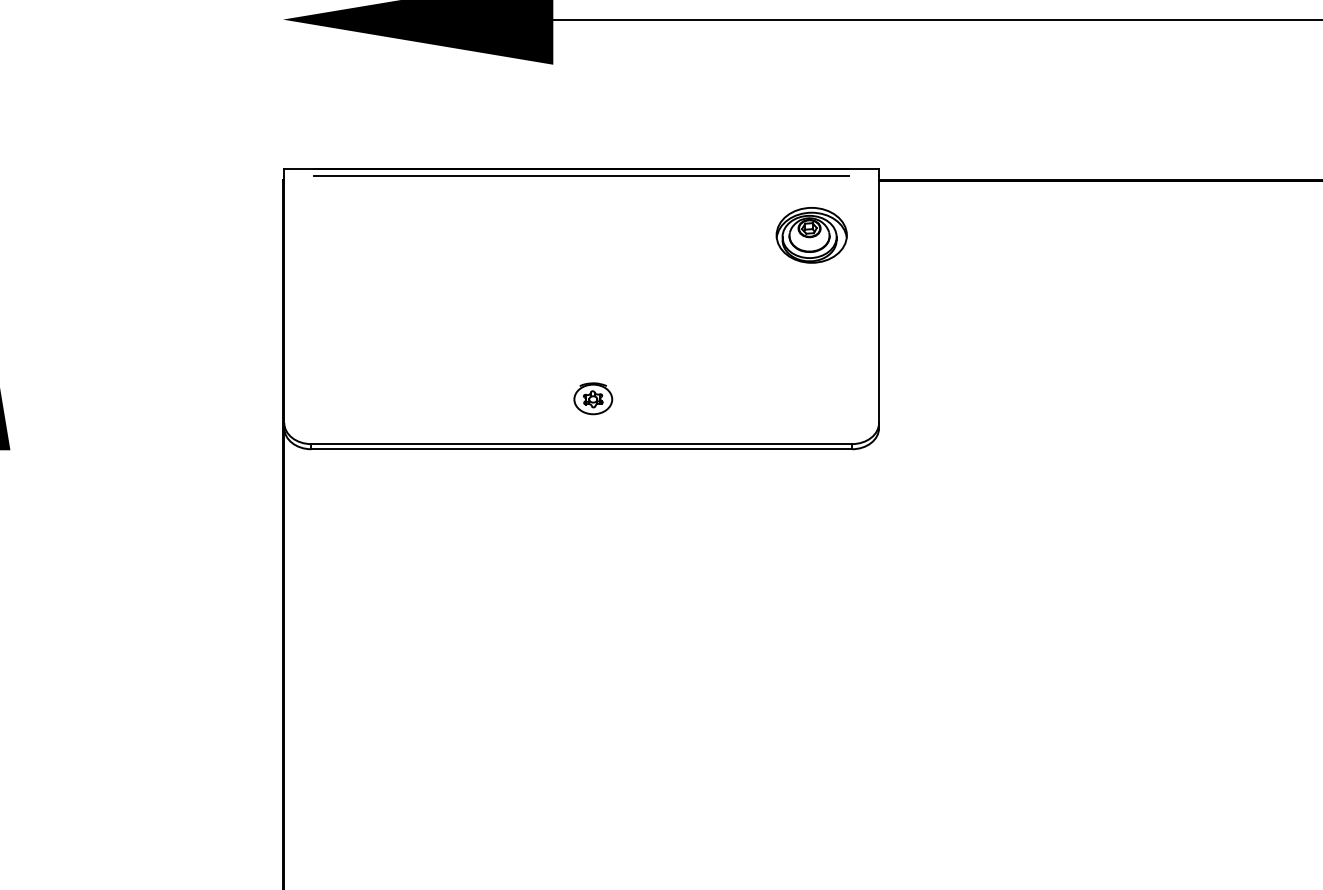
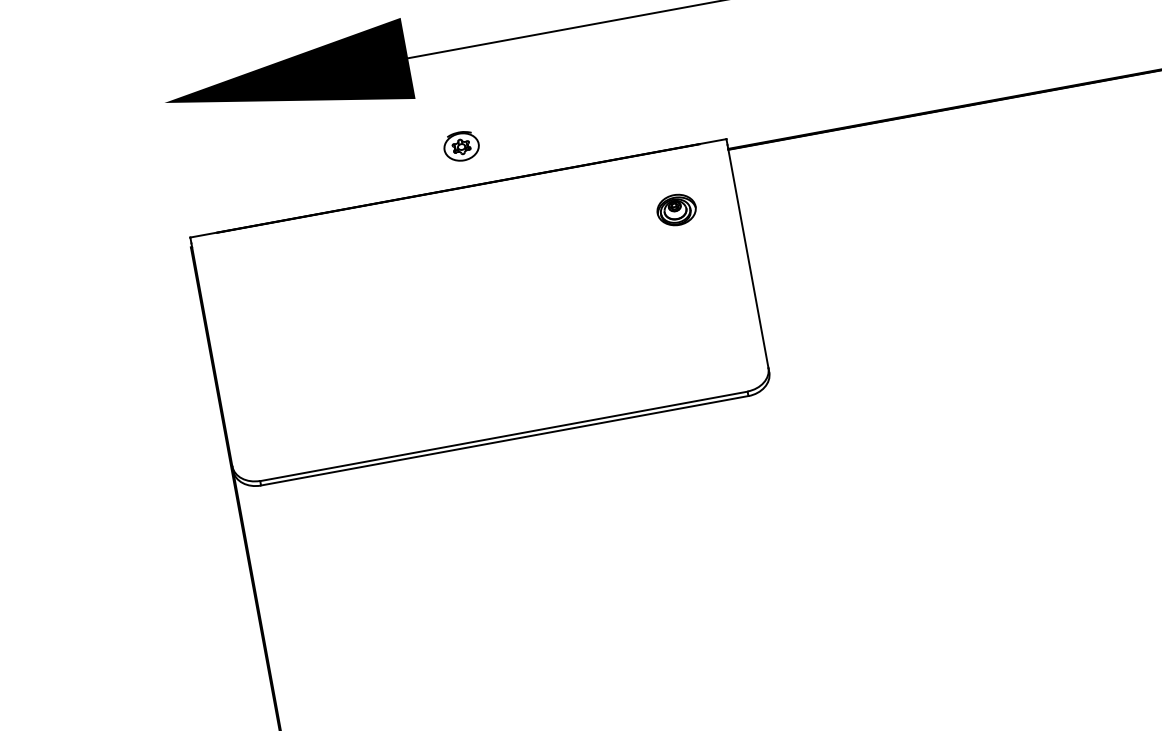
line: (581, 175) -> (459, 194), removed
part: (811, 235) -> (676, 210), size x0.6
part: (593, 398) -> (461, 146), moved

